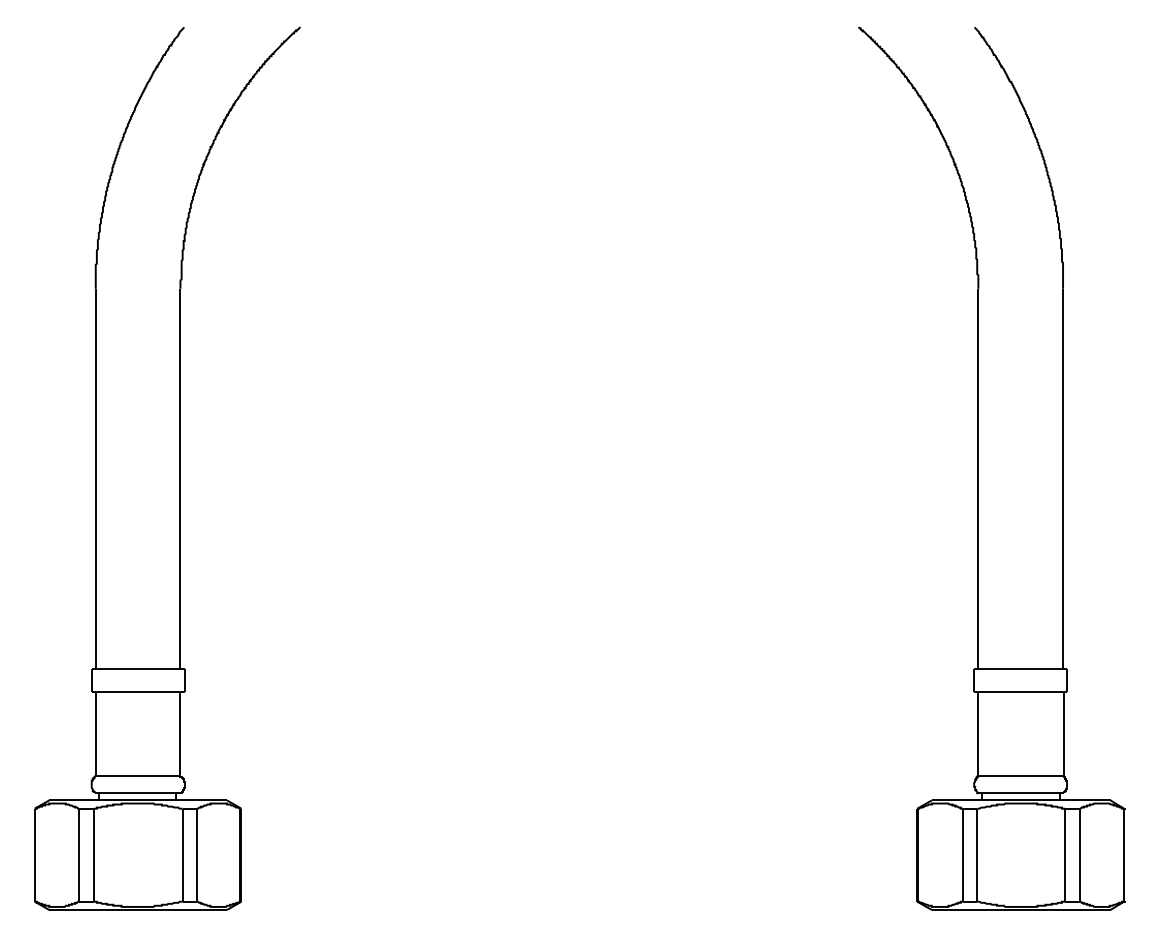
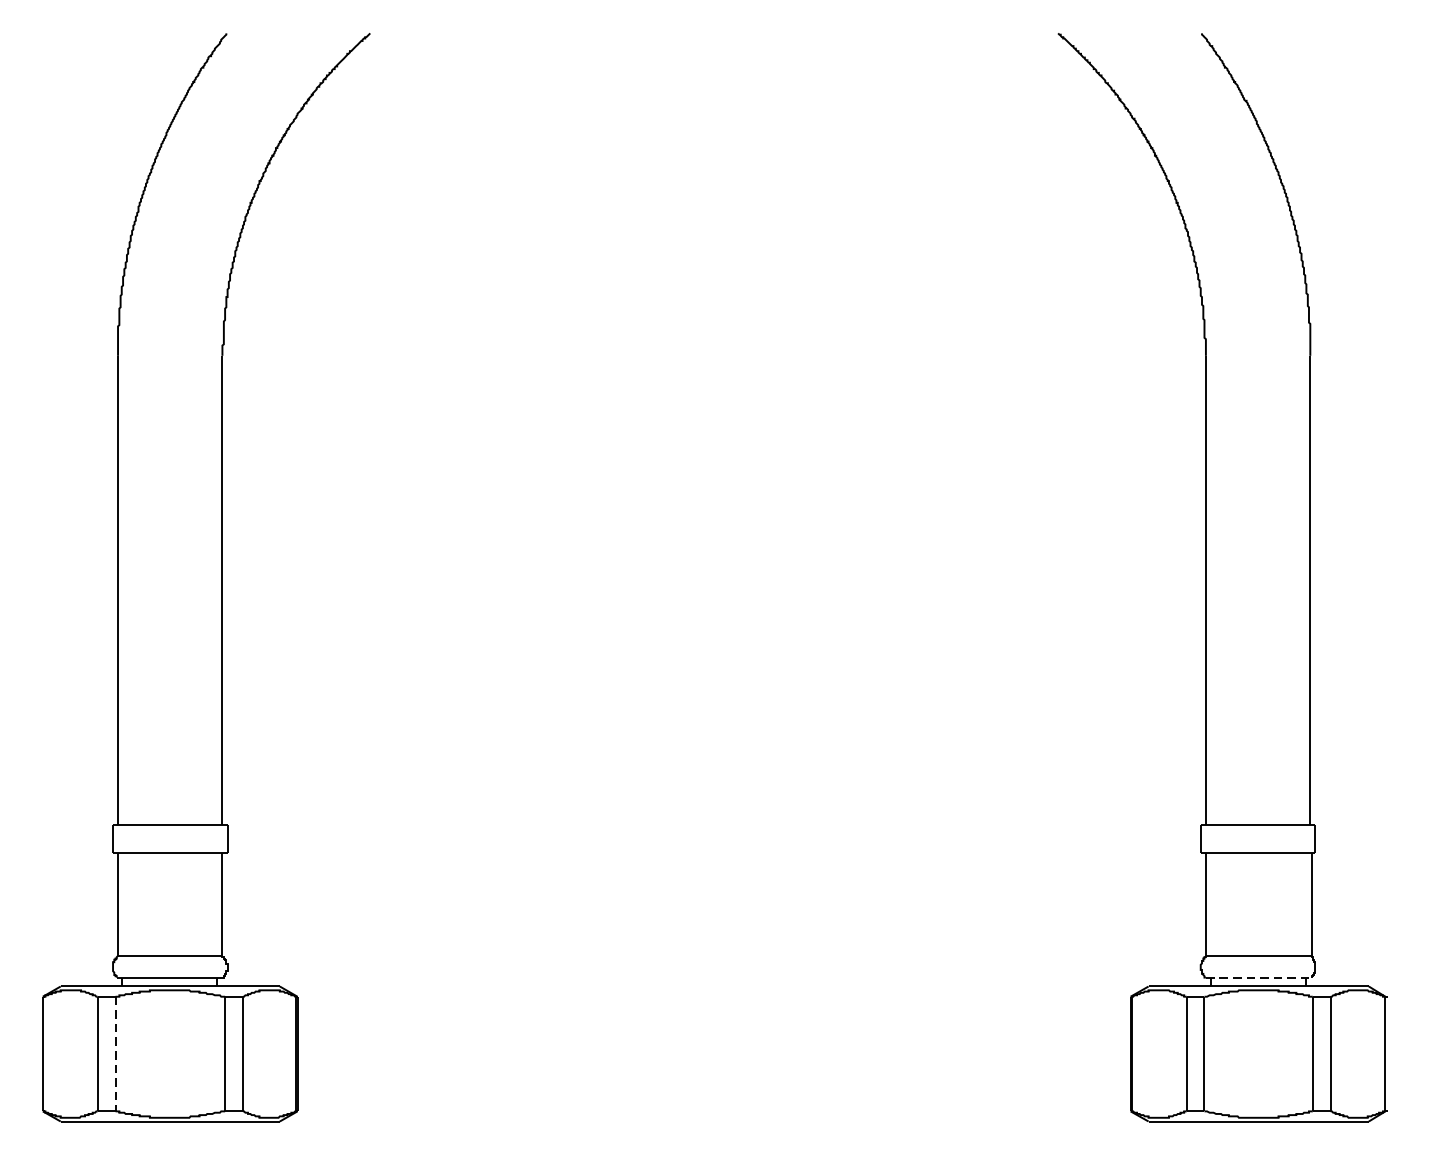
line: (1021, 793) -> (1259, 977), solid -> dashed
line: (93, 855) -> (115, 1054), solid -> dashed

